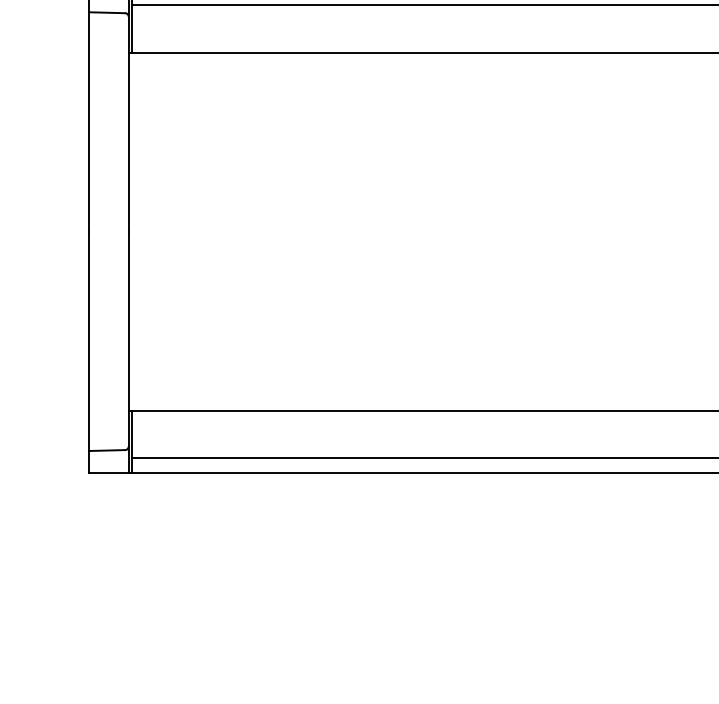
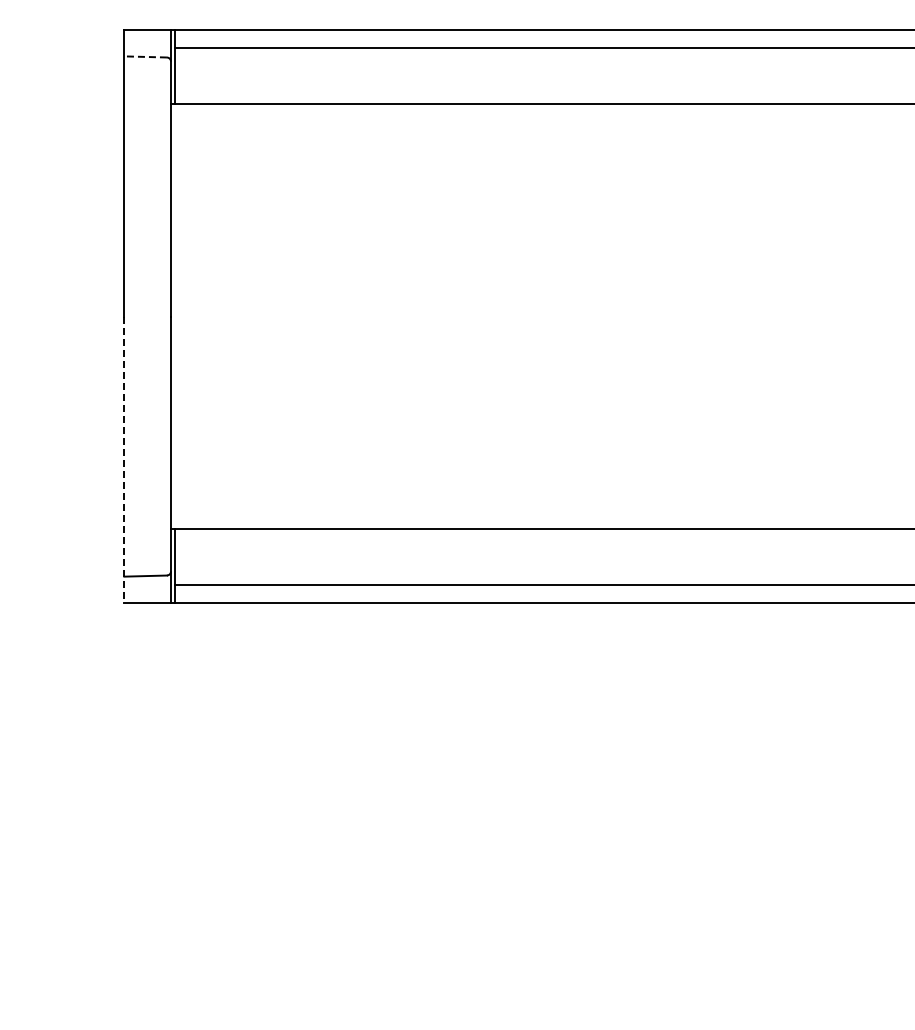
line: (107, 12) -> (145, 56), solid -> dashed
line: (89, 353) -> (124, 460), solid -> dashed

